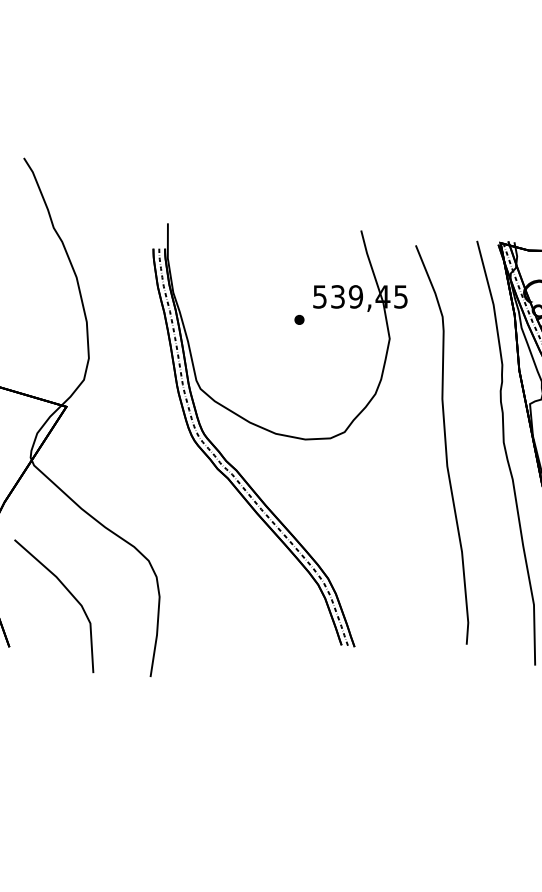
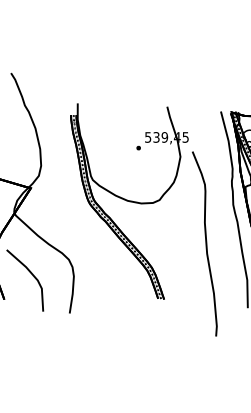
curve: (443, 443) -> (205, 243), moved

